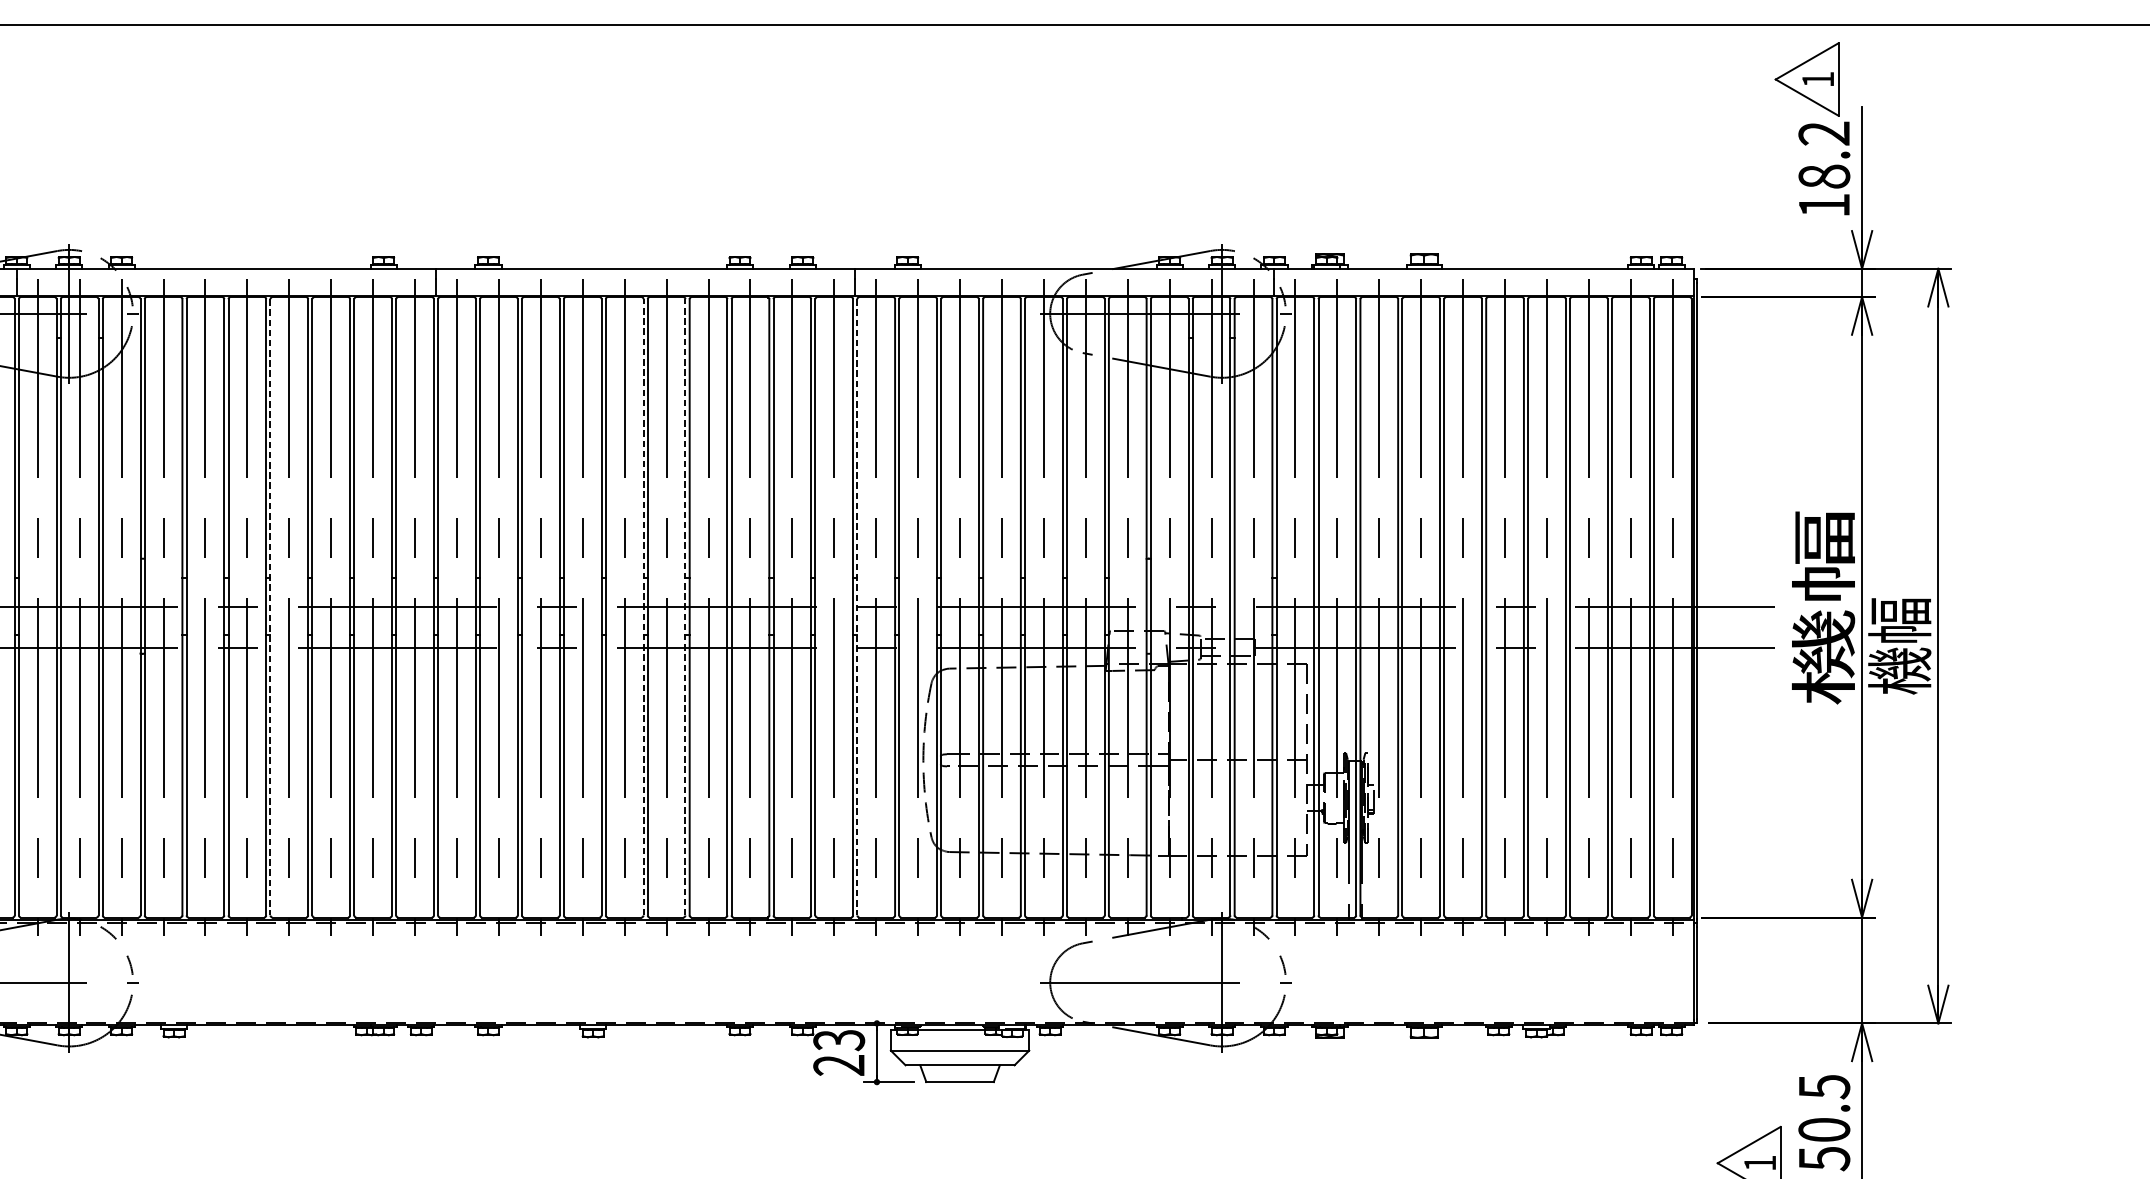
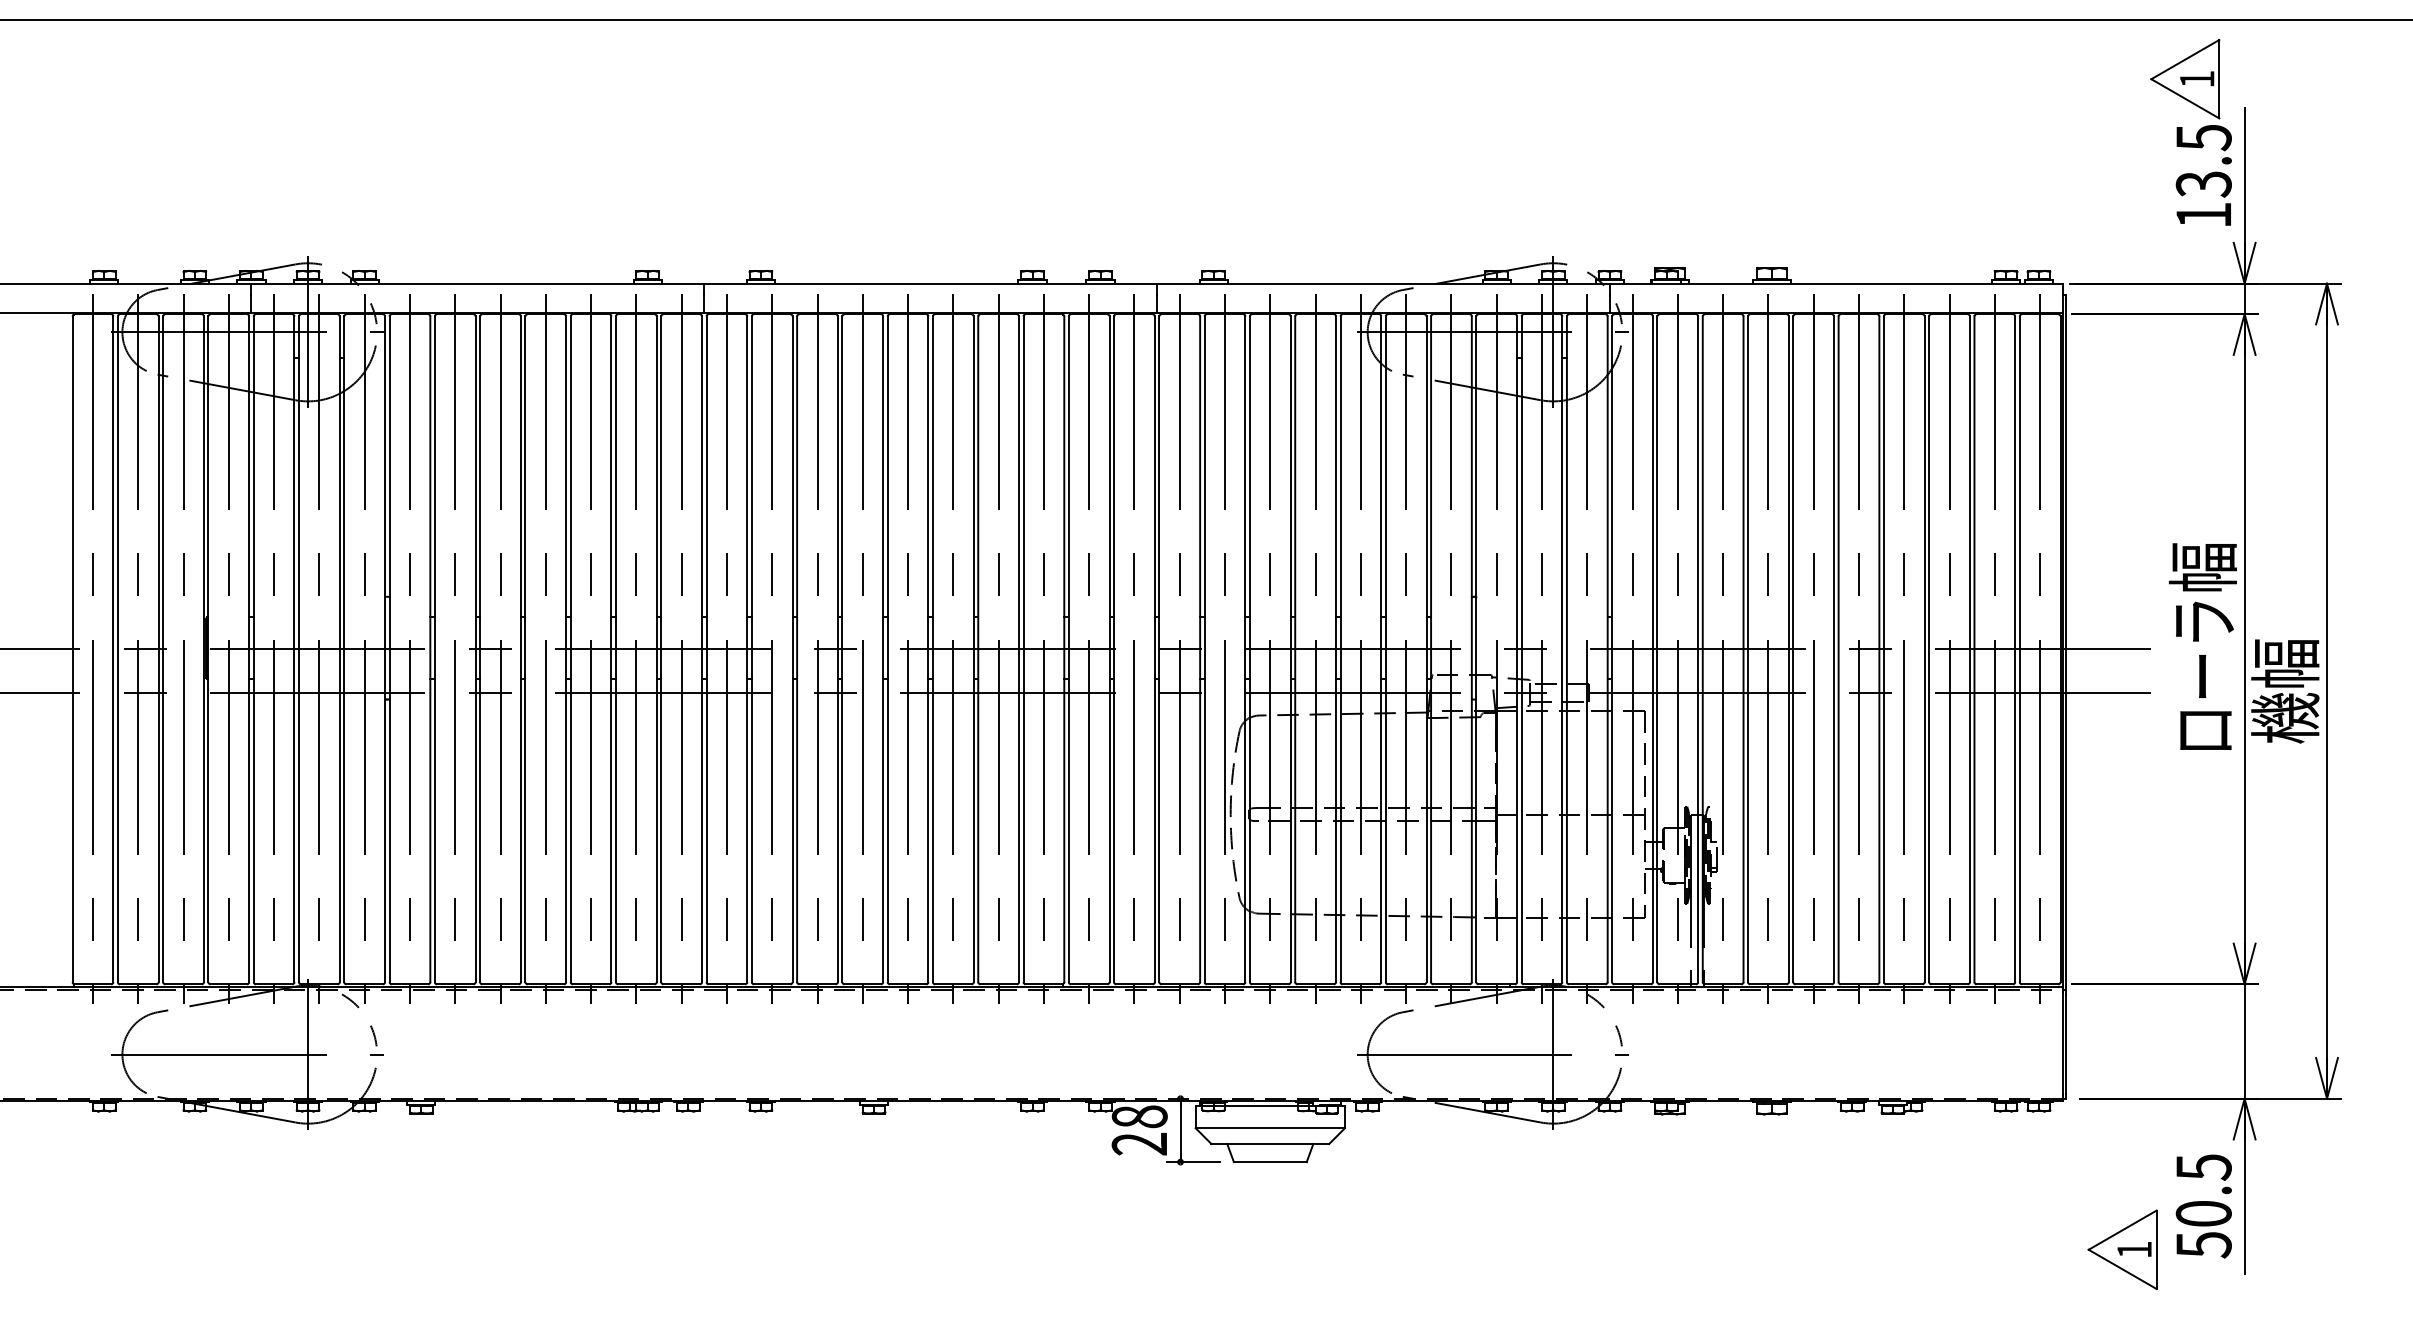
text: (1824, 154) -> (2203, 160), 18.2 -> 13.5
text: (1823, 606) -> (2202, 648), 機幅 -> ローラ幅
line: (270, 607) -> (525, 649), dashed -> solid
line: (643, 607) -> (928, 649), dashed -> solid
line: (685, 607) -> (973, 649), dashed -> solid
line: (857, 607) -> (1159, 649), dashed -> solid
text: (838, 1039) -> (1139, 1116), 23 -> 28

